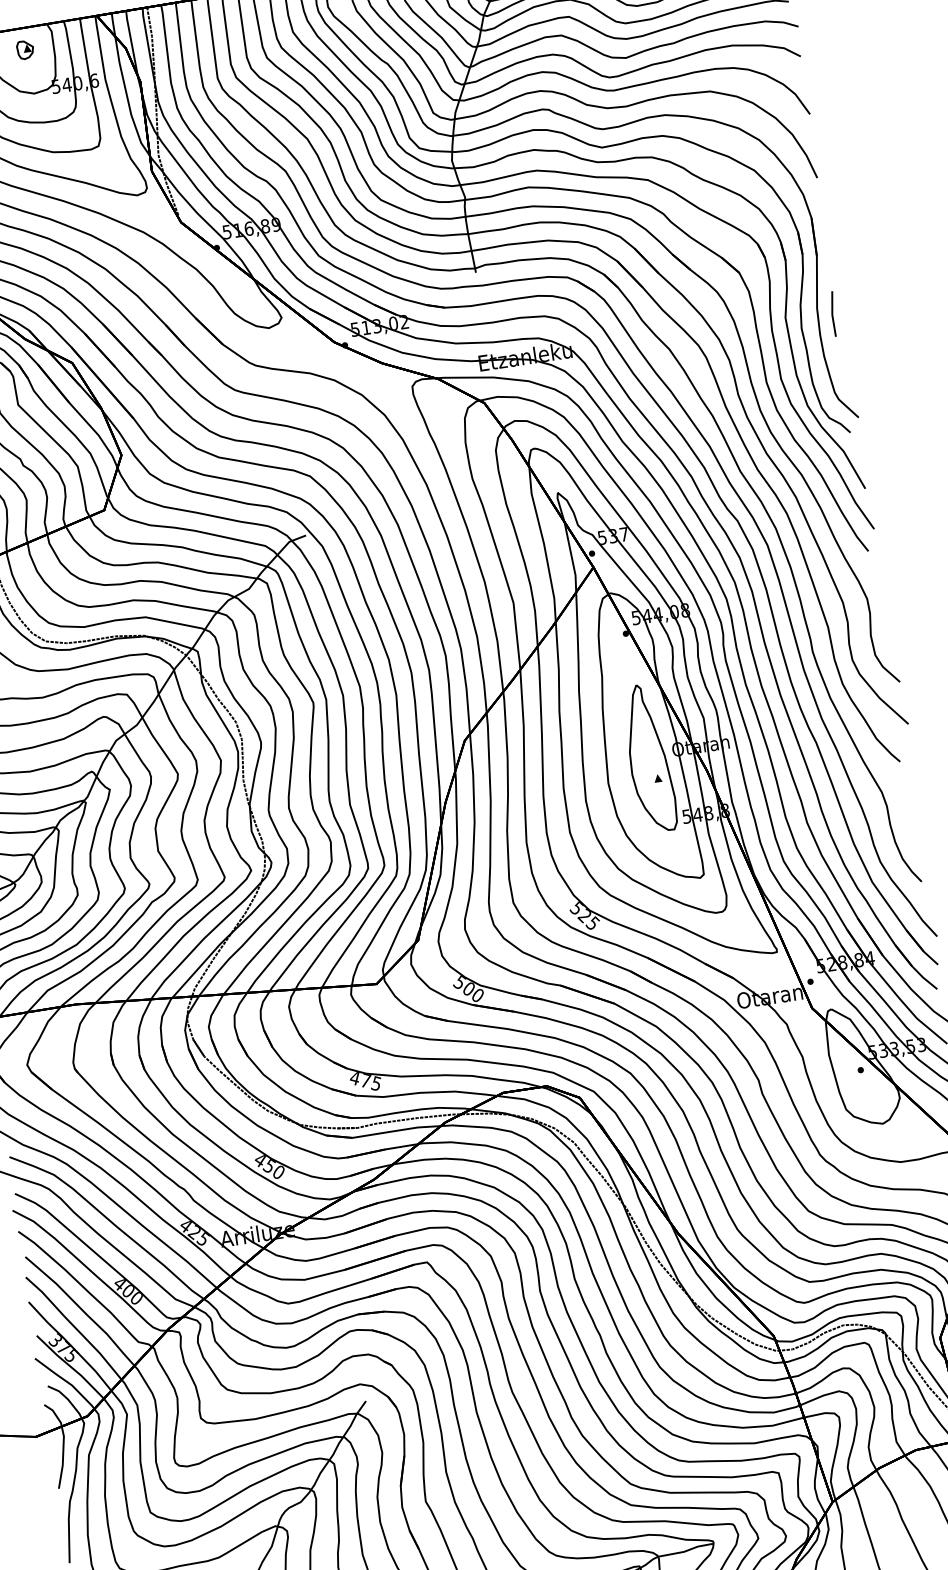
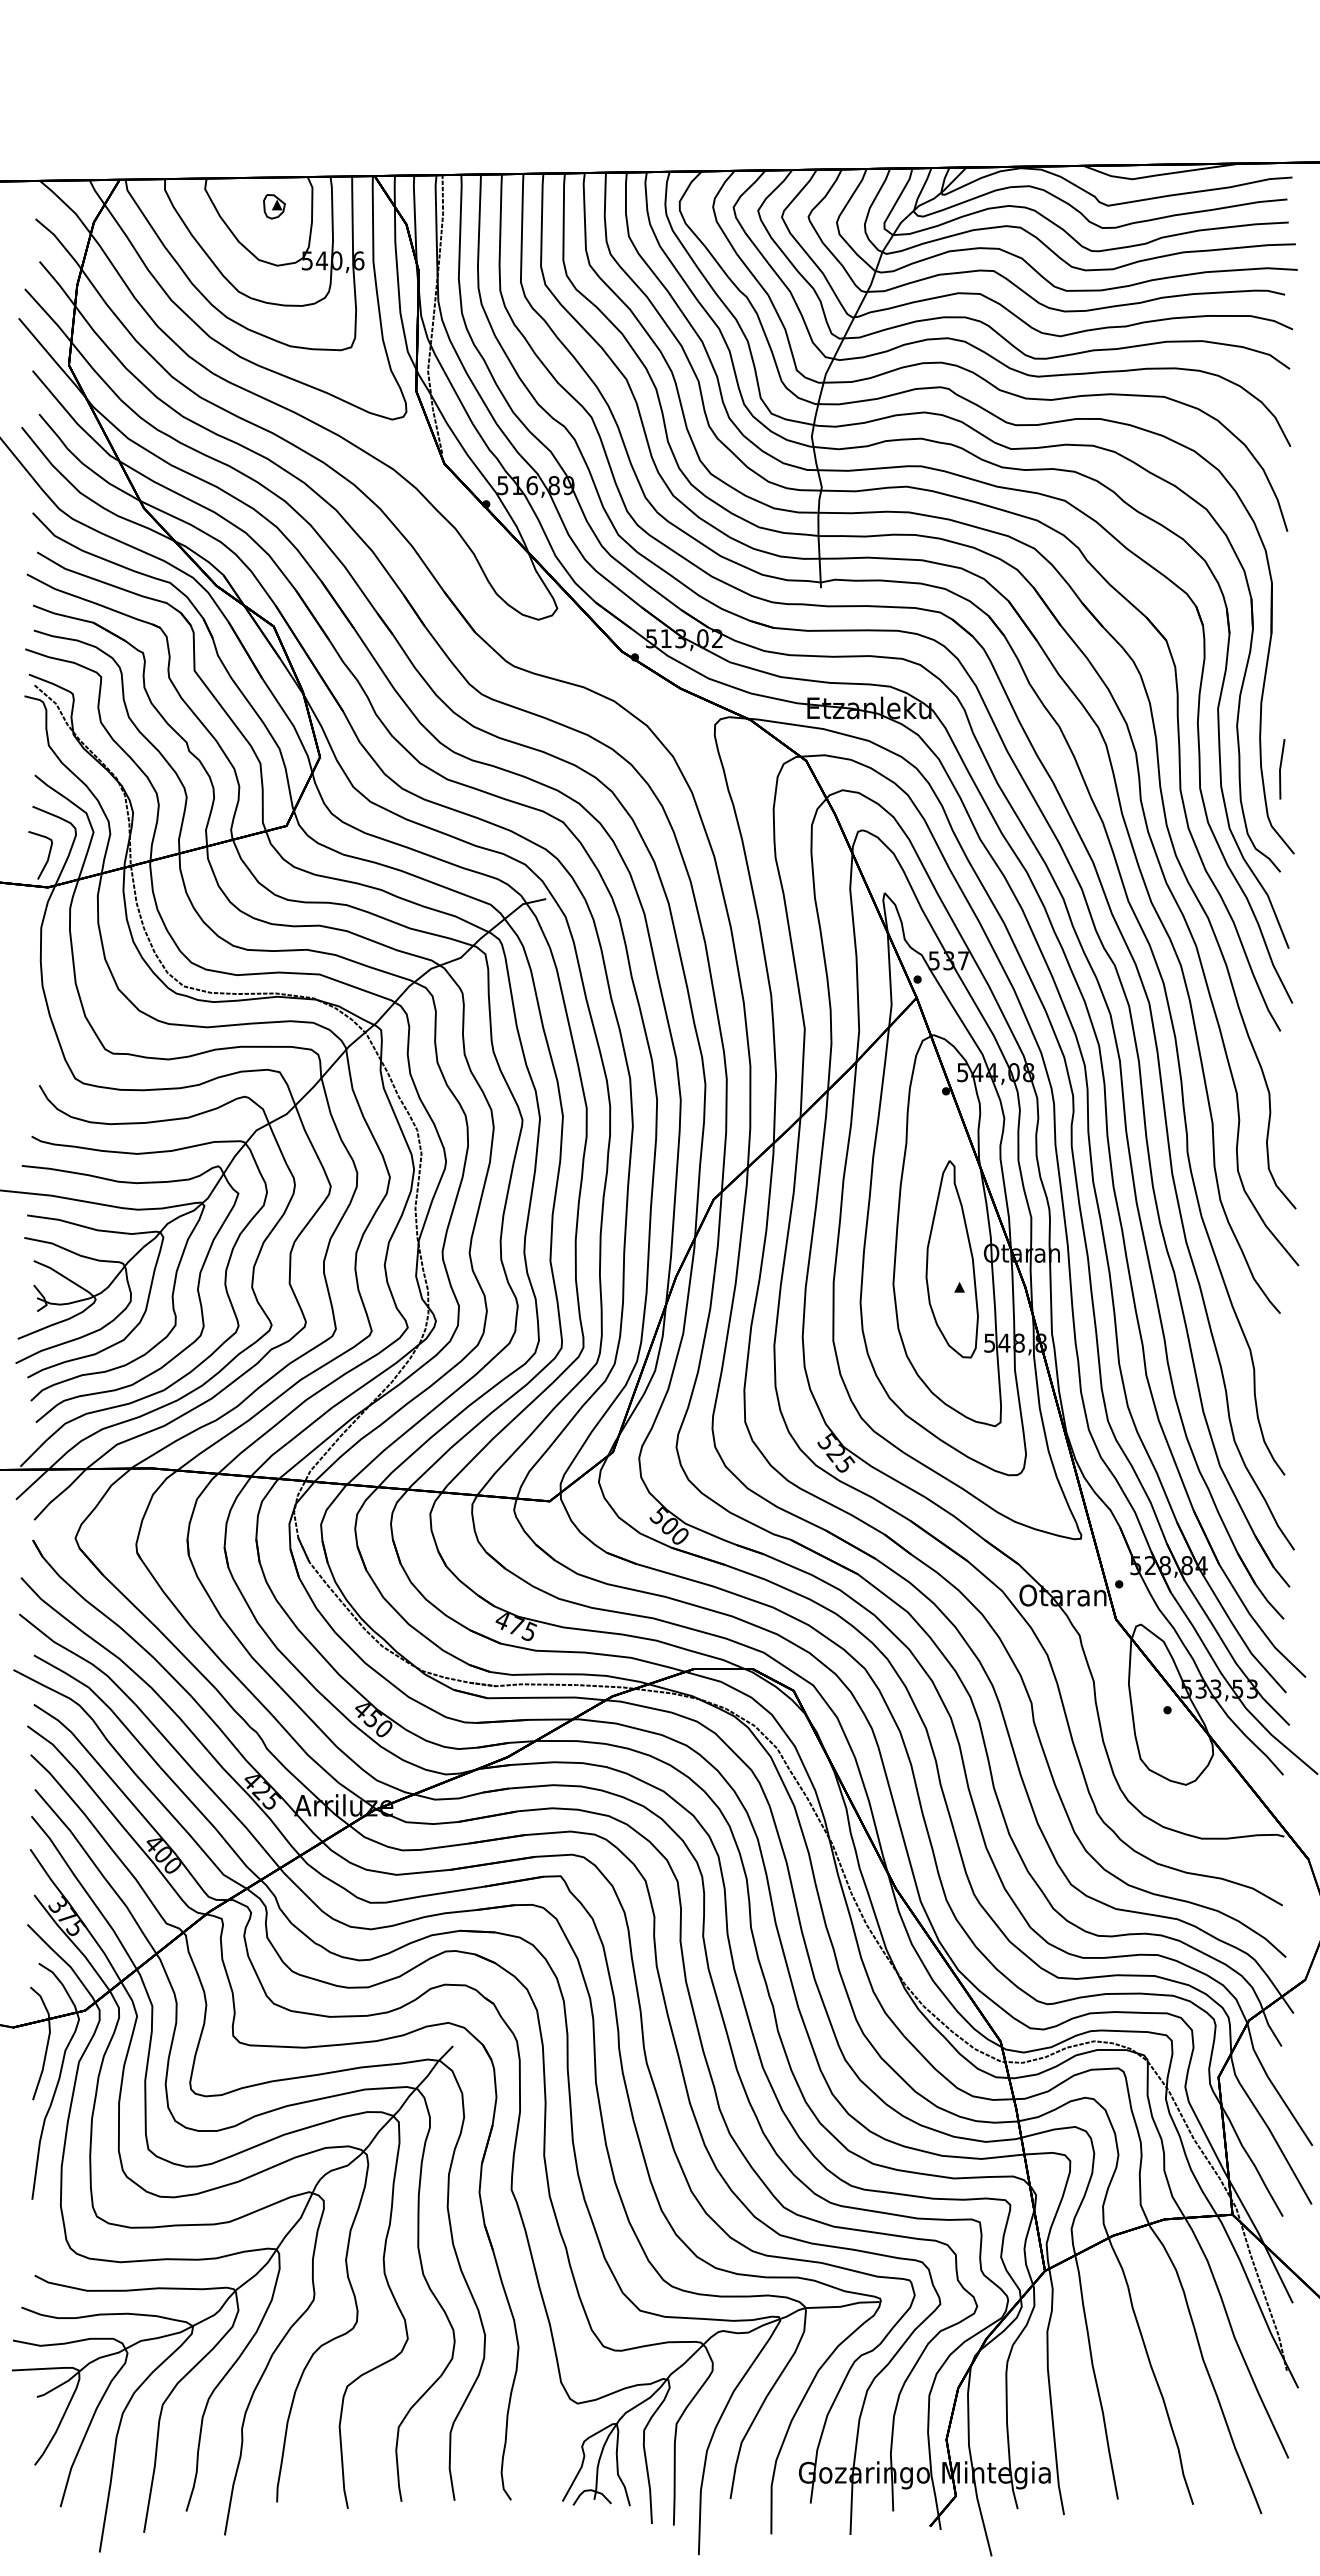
line: (833, 313) -> (1281, 768), moved

